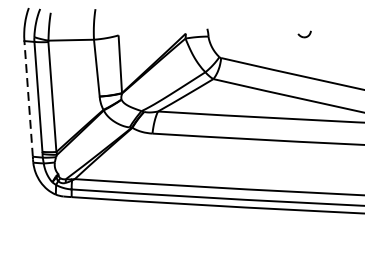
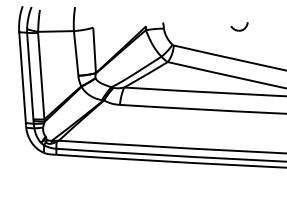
part: (304, 33) -> (239, 26), size x1.67
line: (28, 98) -> (22, 77), dashed -> solid

